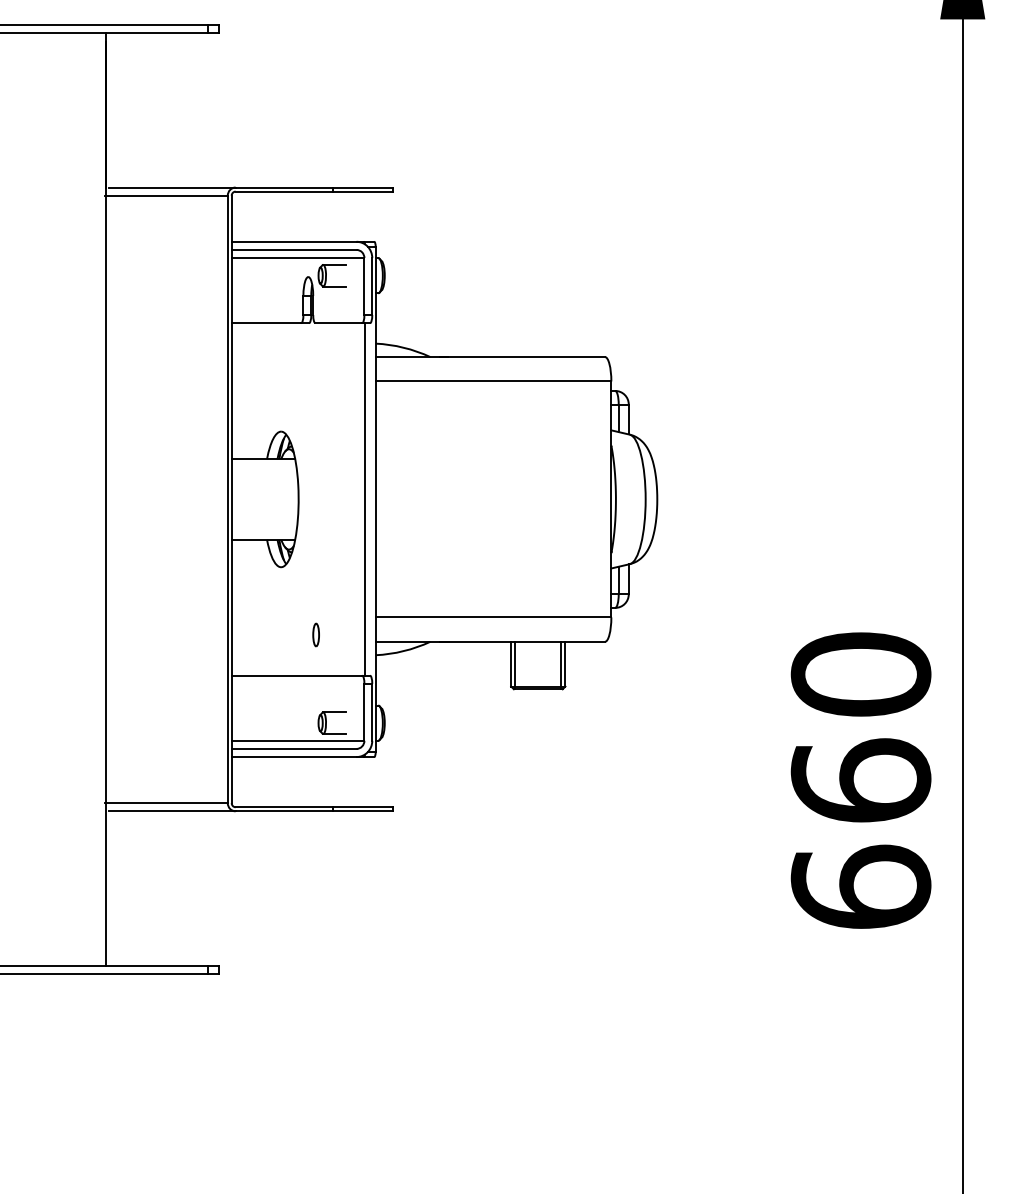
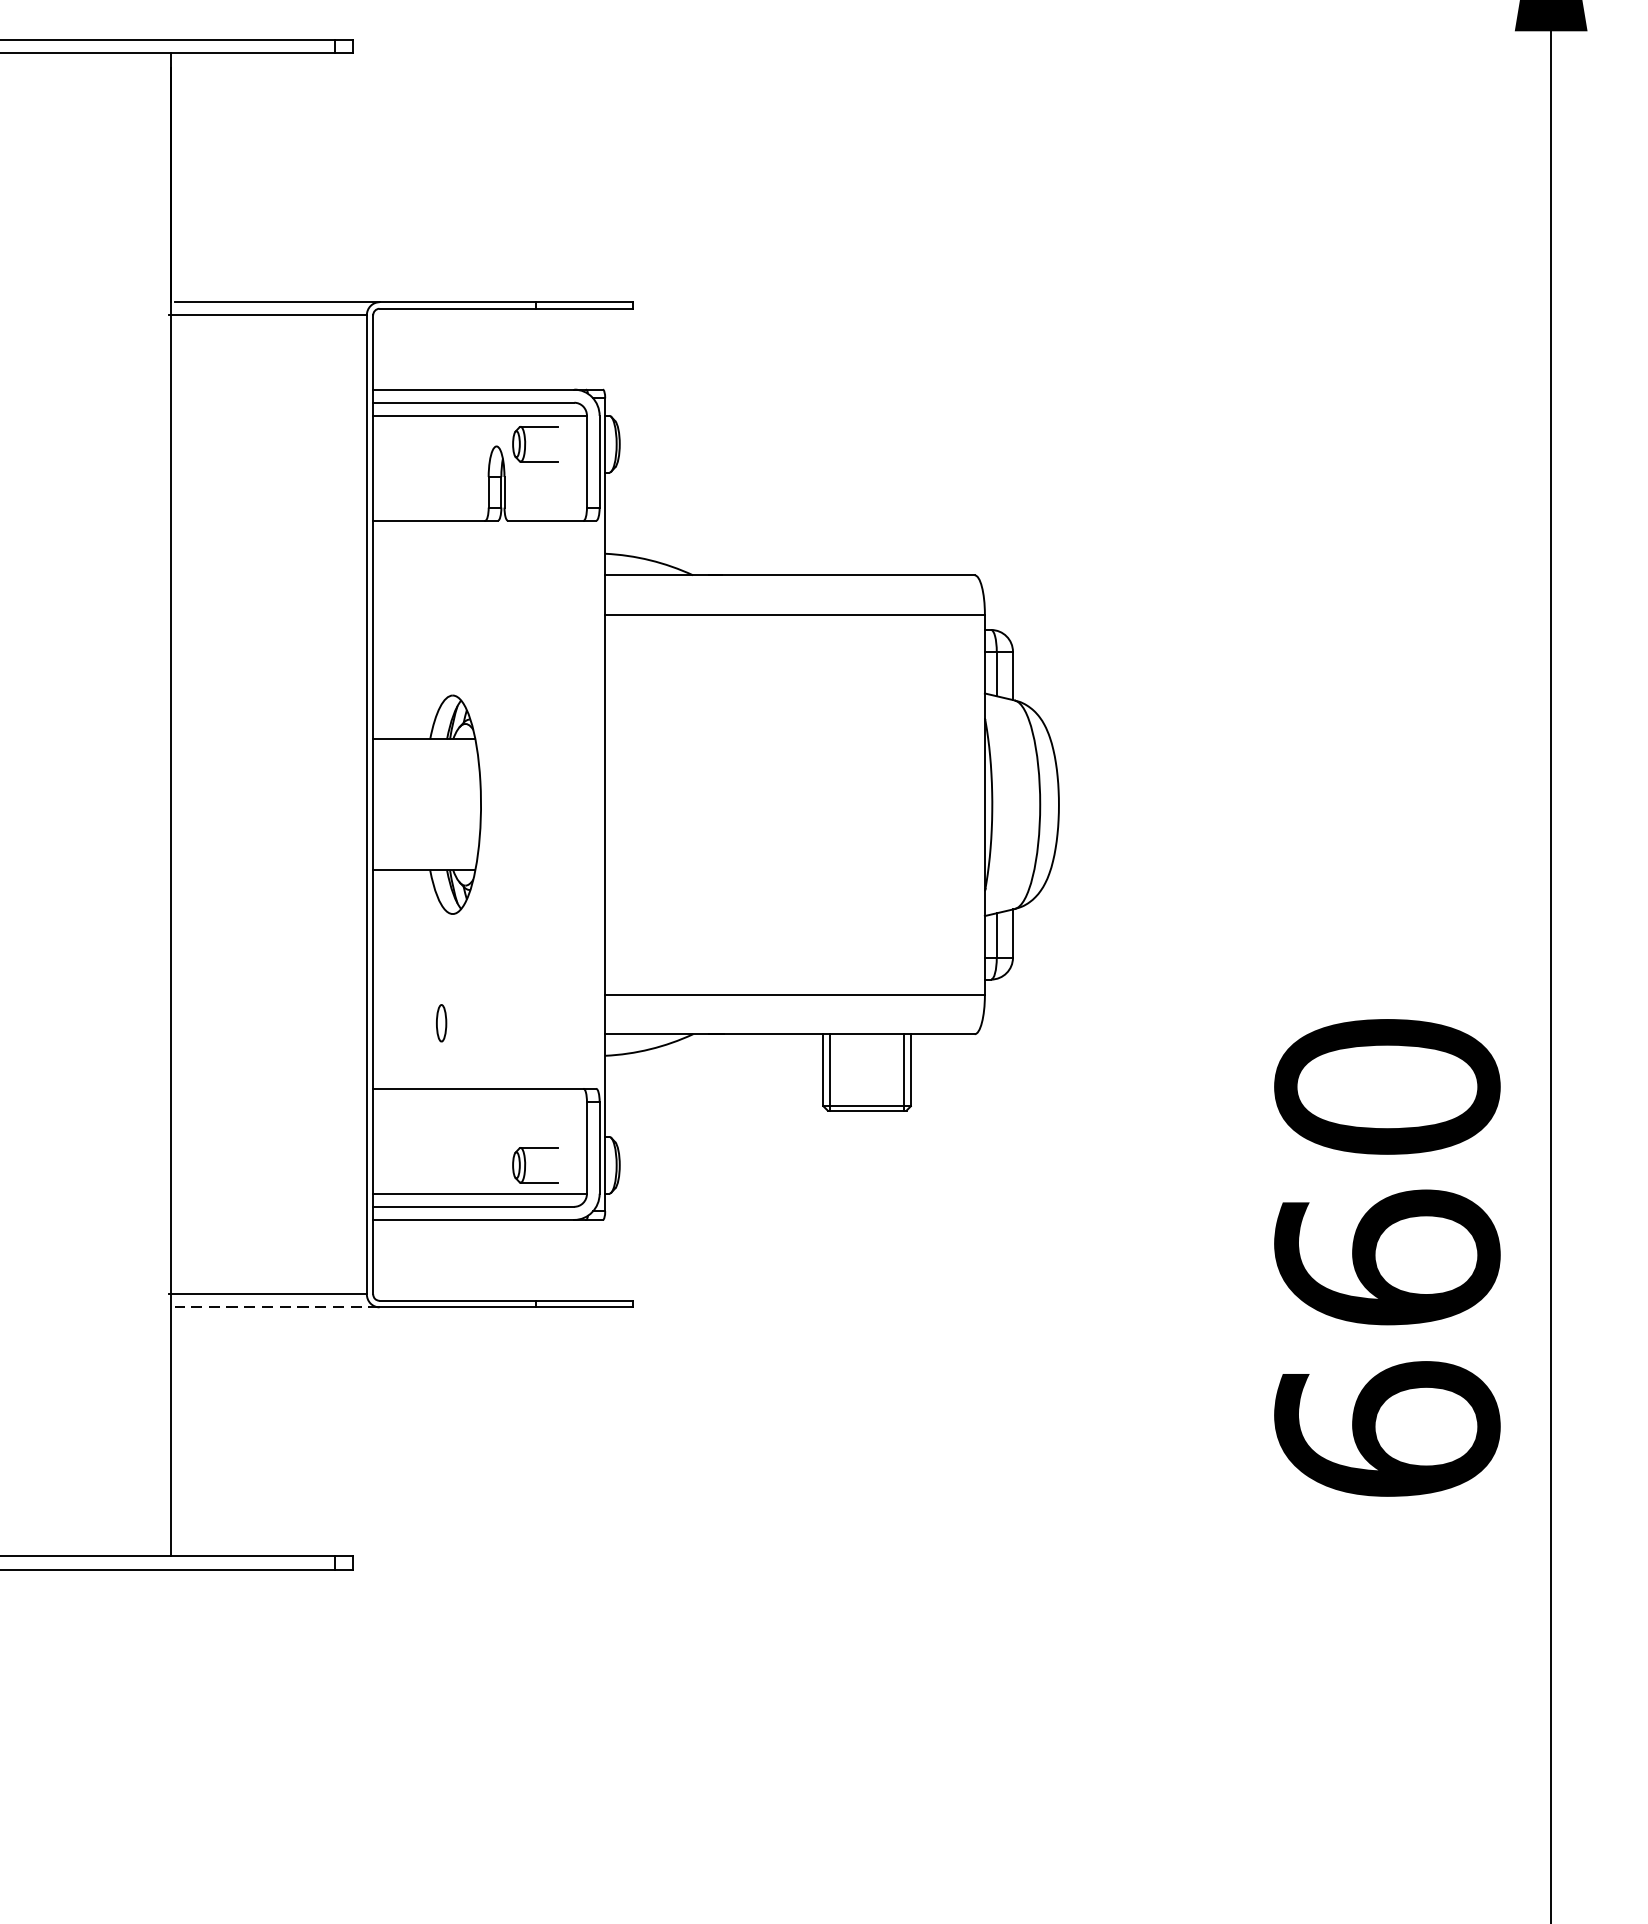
line: (365, 499) -> (588, 804), removed
part: (315, 634) -> (440, 1022), moved
line: (171, 811) -> (276, 1307), solid -> dashed

